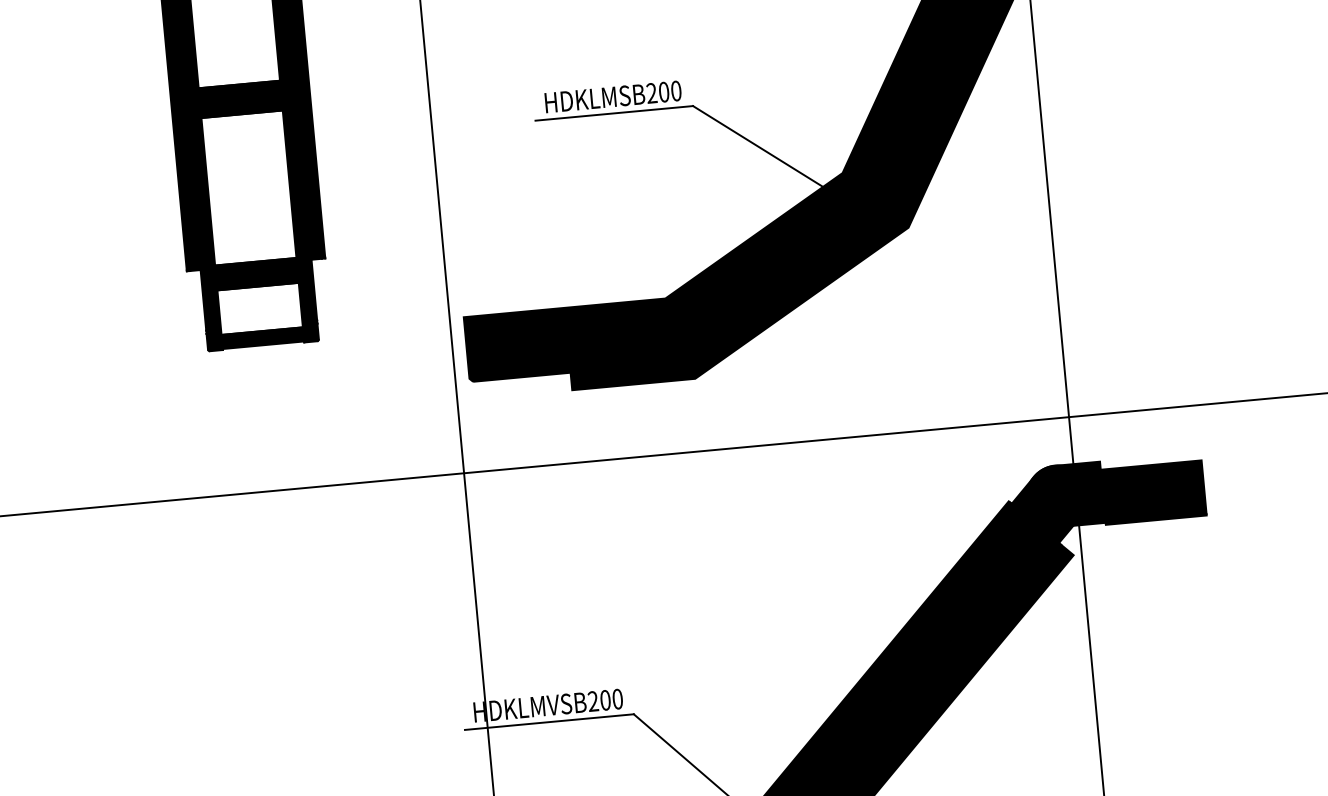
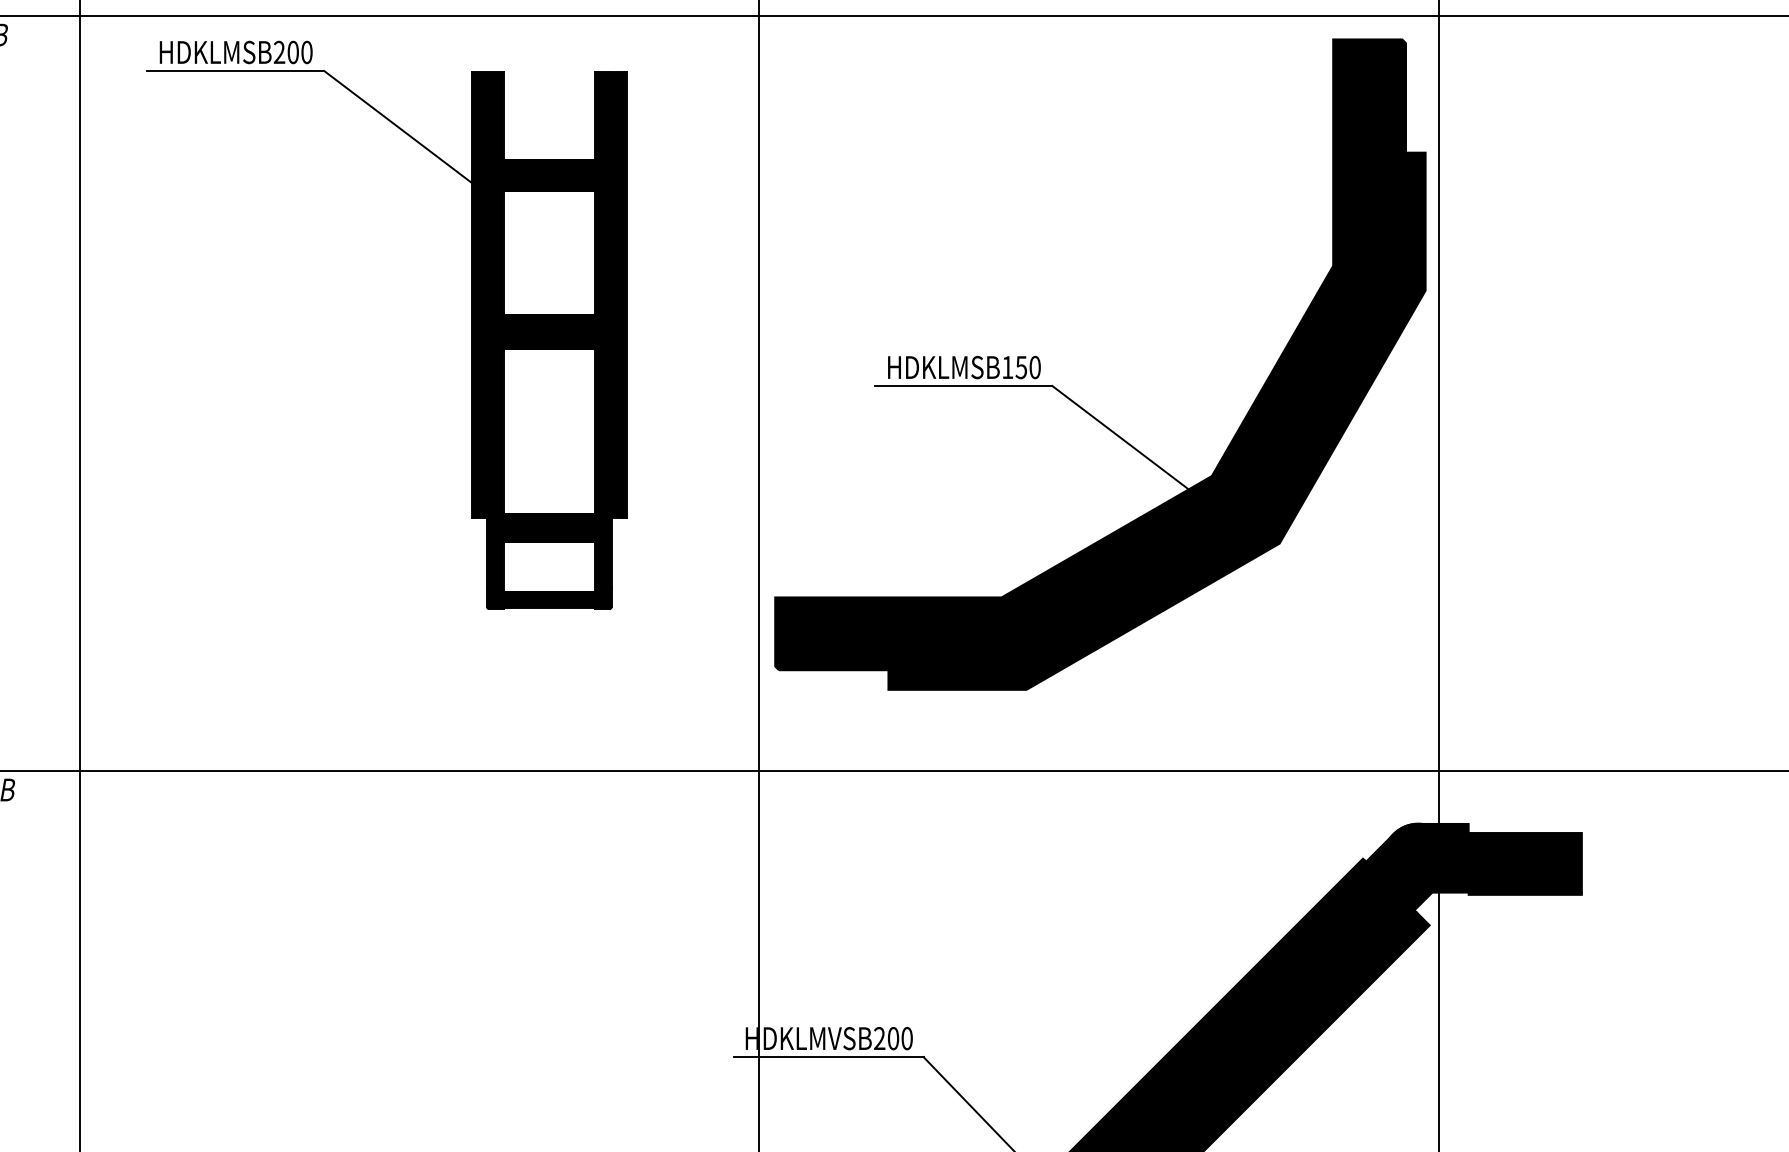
text: (657, 92) -> (1014, 367), HDKLMSB200 -> HDKLMSB150

